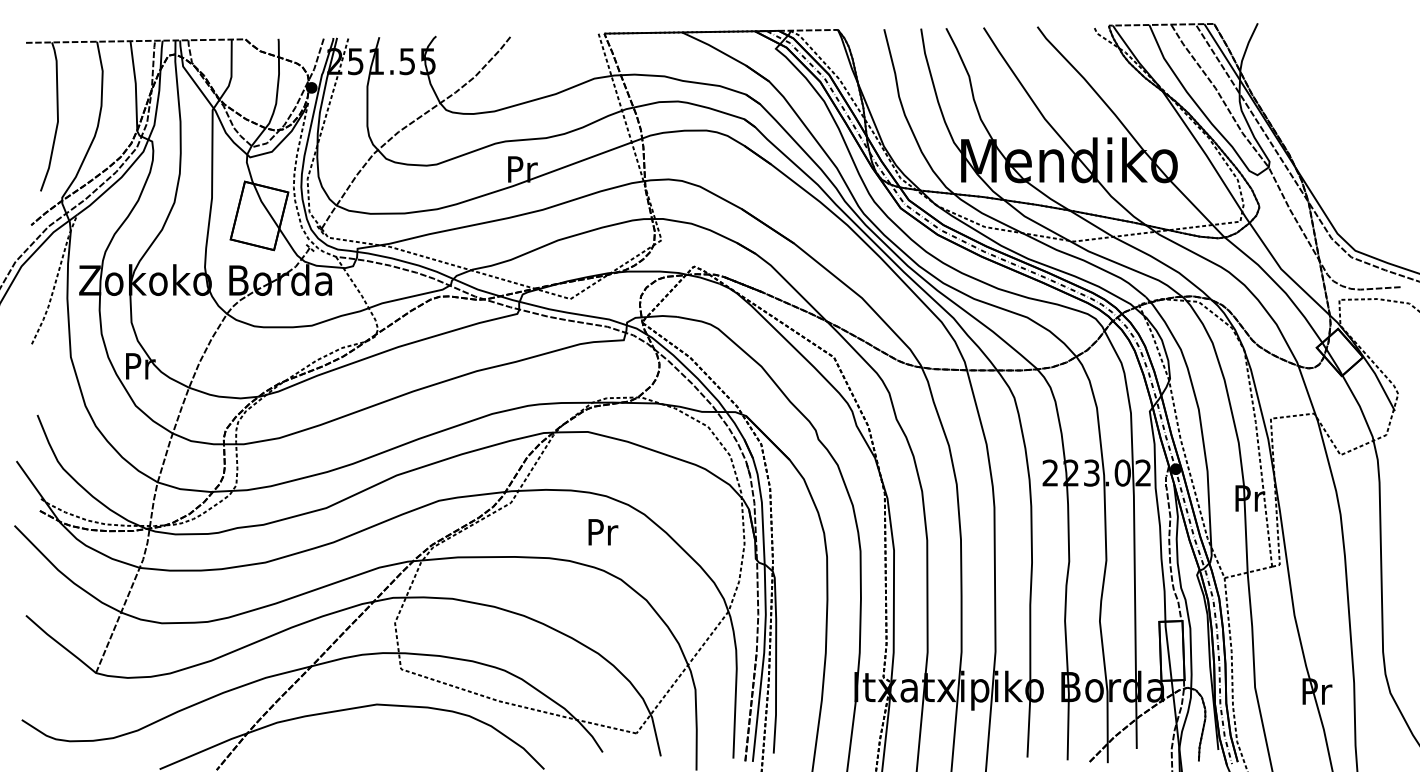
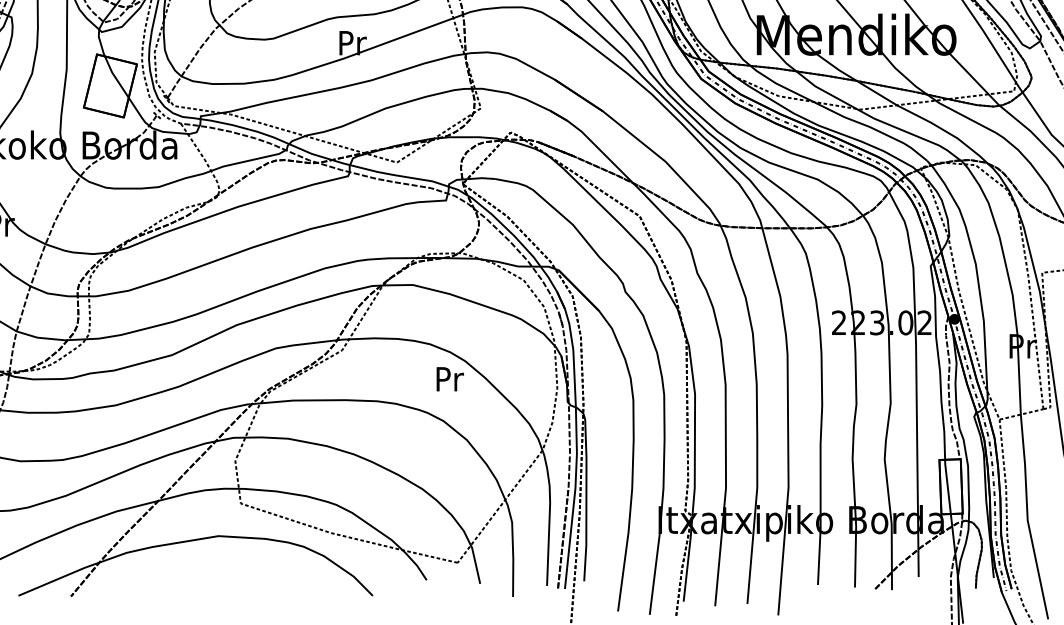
text: (603, 532) -> (450, 379), moved

